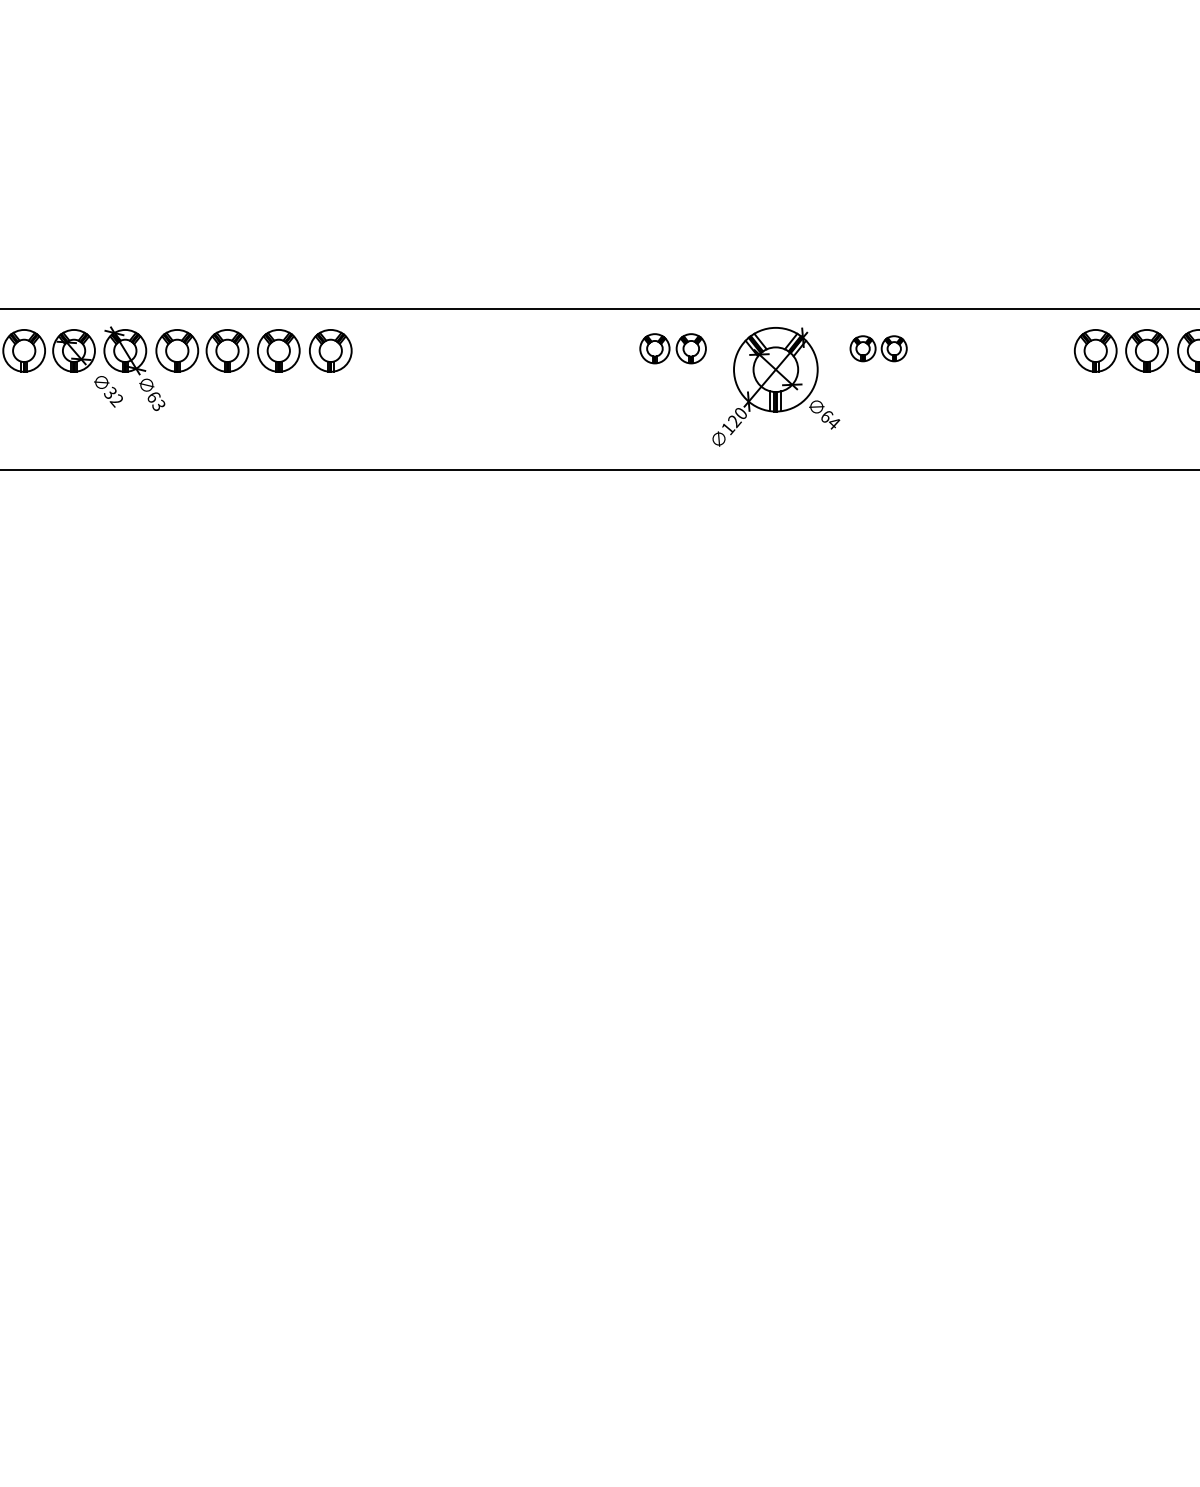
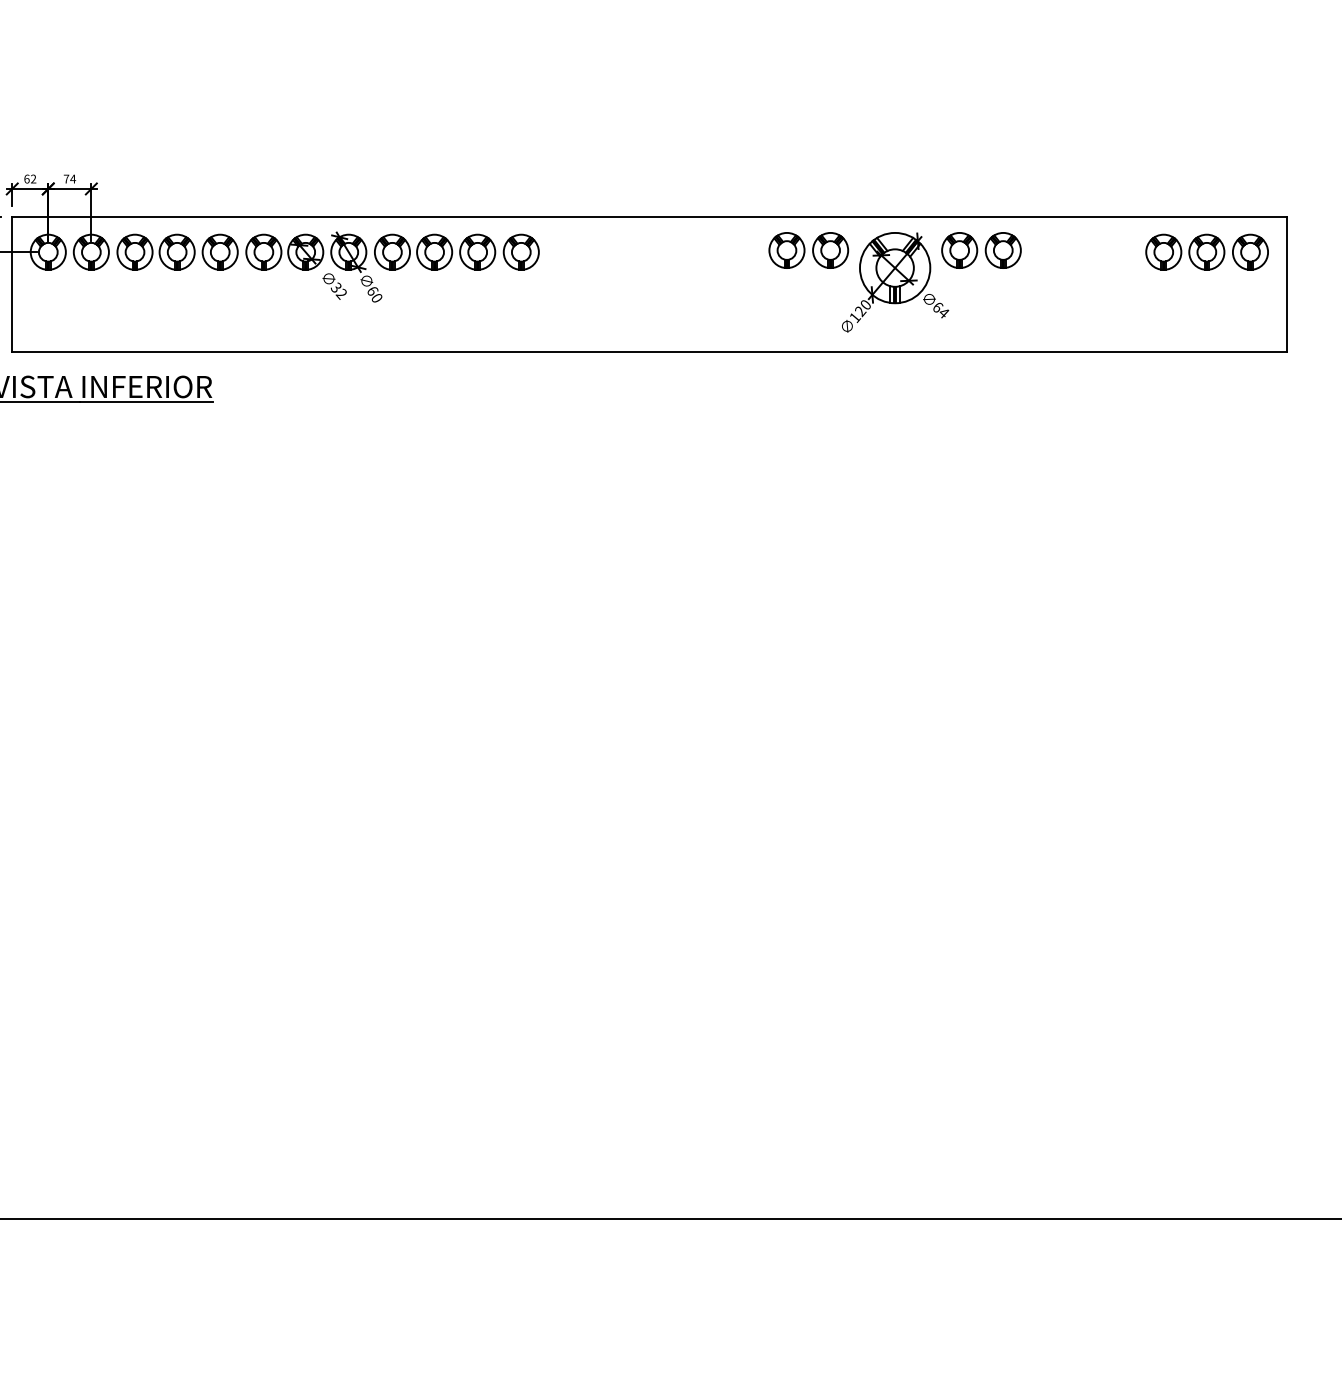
part: (672, 348) -> (808, 250), size x1.43
part: (878, 348) -> (981, 250), size x1.67
text: (158, 404) -> (376, 297), 63 -> 60

